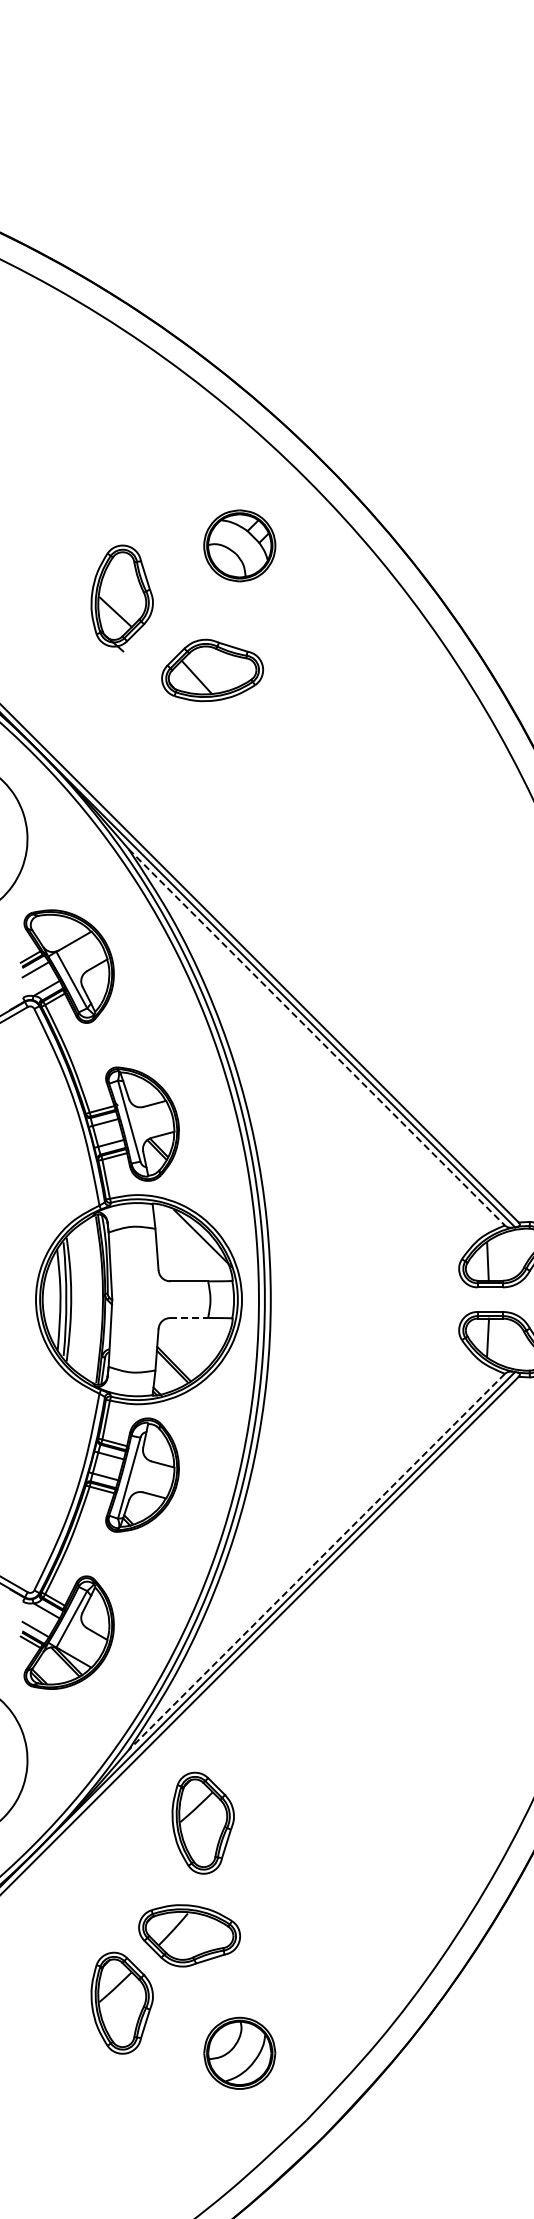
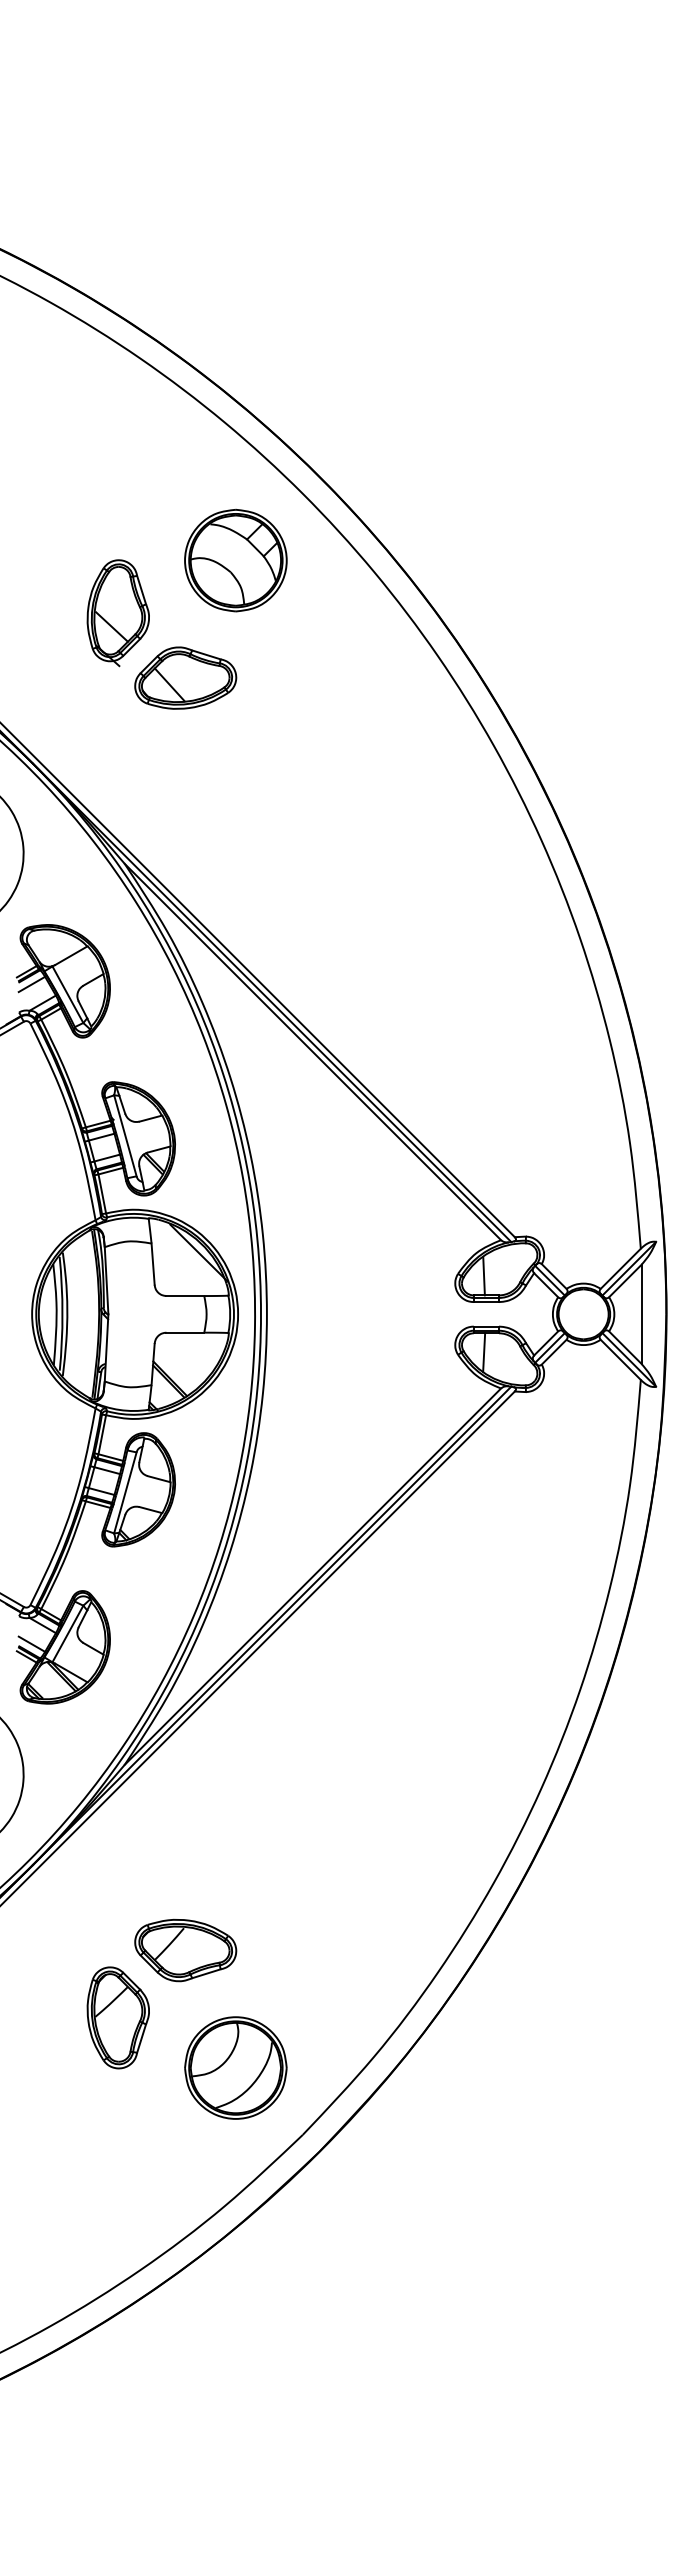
part: (239, 545) -> (235, 560), size x1.43
part: (212, 669) -> (185, 677), moved
line: (317, 1037) -> (313, 1052), dashed -> solid
line: (189, 1317) -> (185, 1332), dashed -> solid
line: (316, 1562) -> (312, 1577), dashed -> solid
part: (202, 1822) -> (198, 1837), removed
part: (239, 2052) -> (235, 2067), size x1.43

